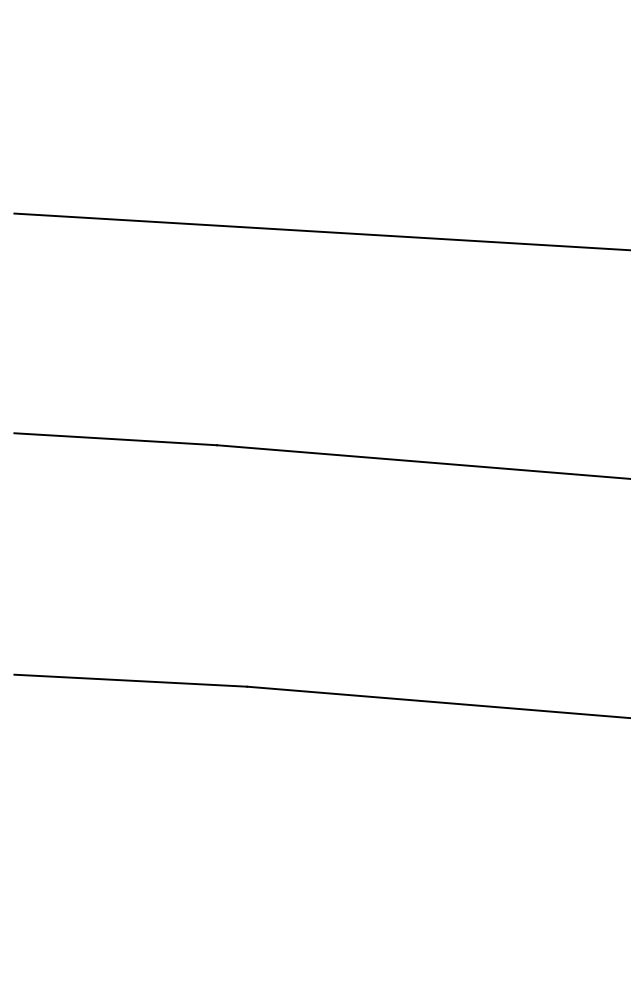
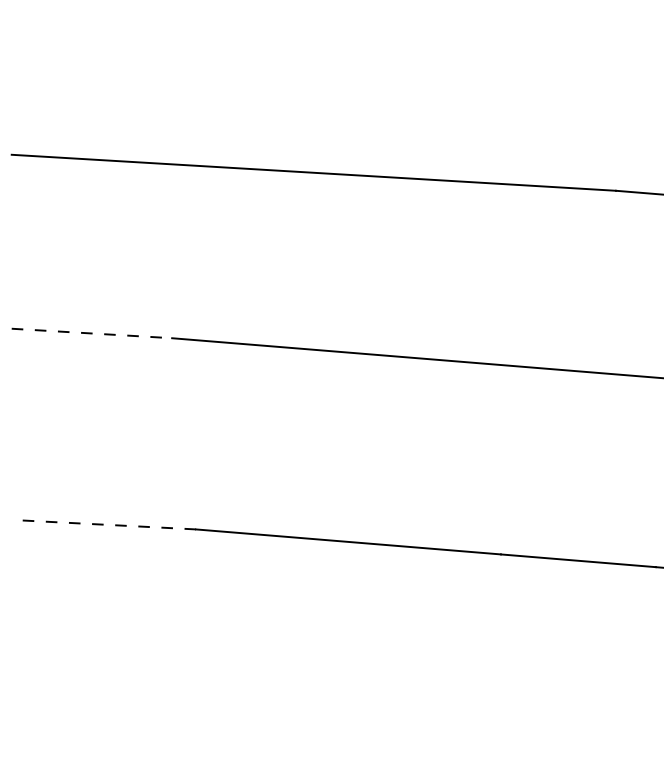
line: (116, 439) -> (92, 333), solid -> dashed
line: (130, 680) -> (103, 524), solid -> dashed

